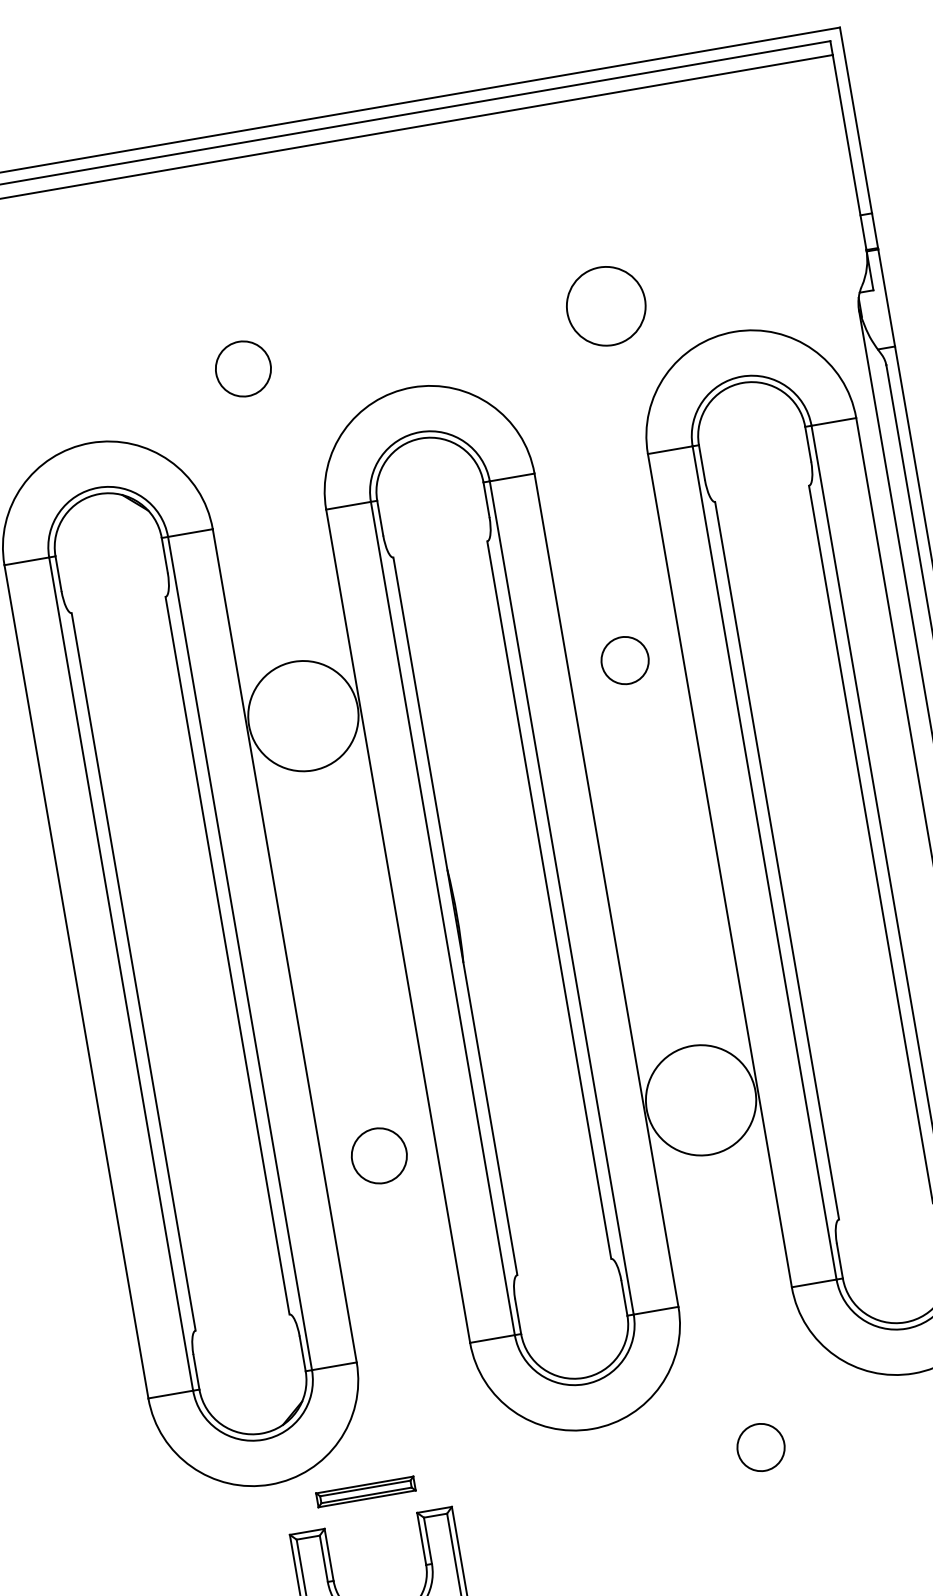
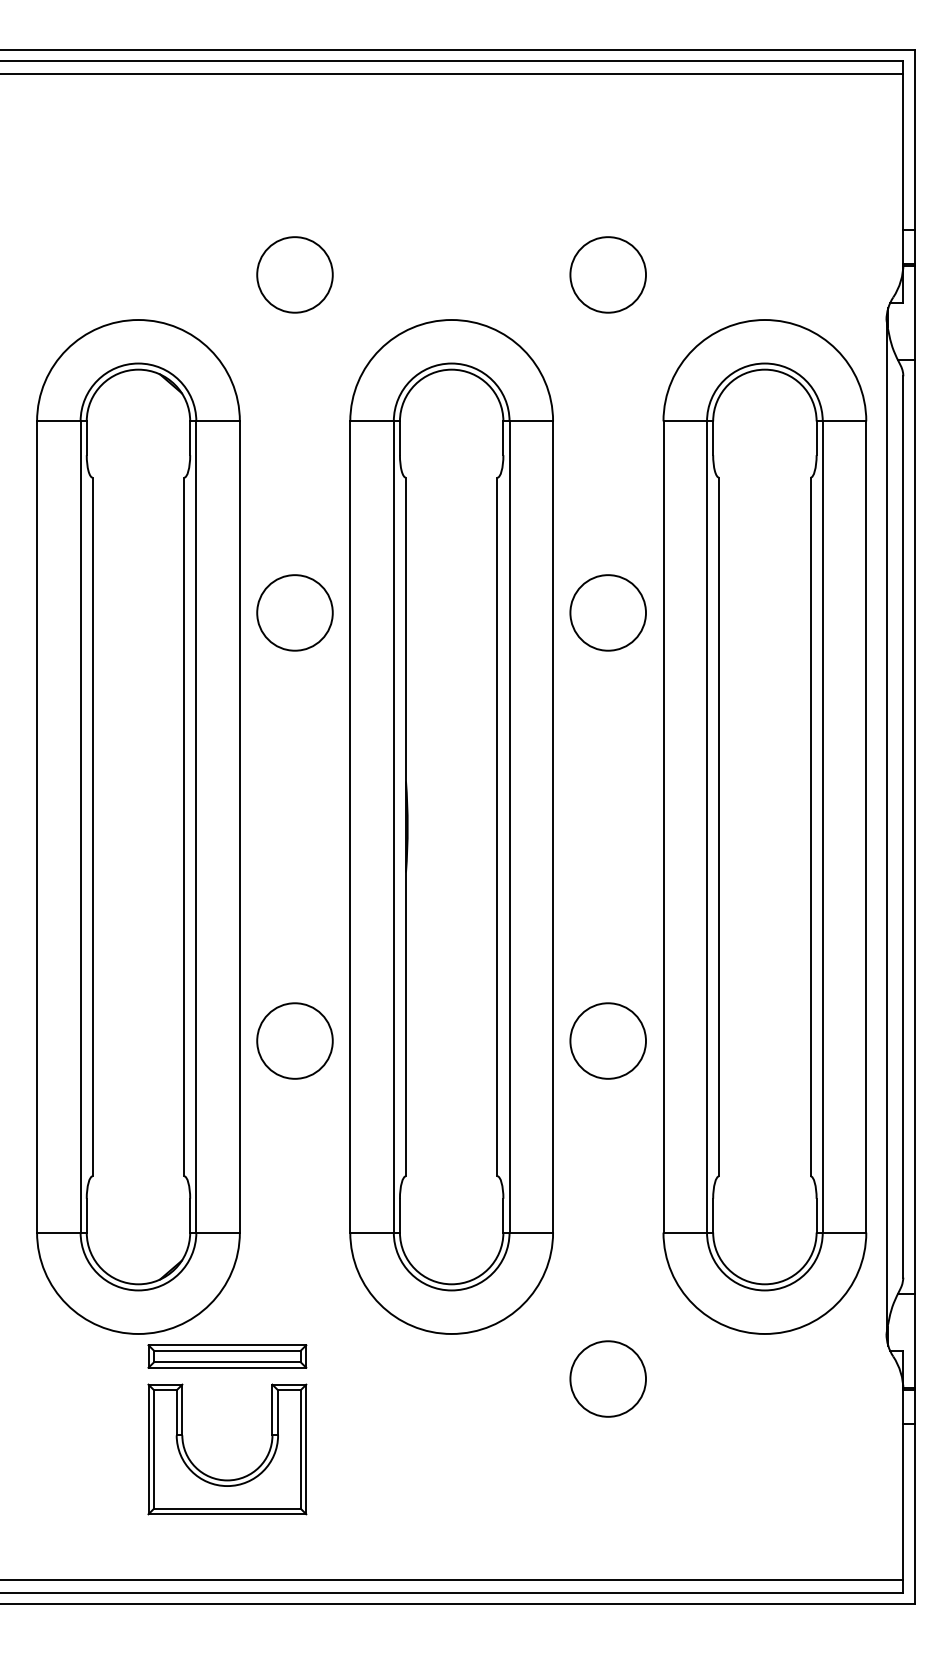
circle: (605, 305) -> (607, 274), moved
circle: (242, 368) -> (294, 274), size x1.43
circle: (625, 660) -> (608, 612), size x1.67
circle: (302, 715) -> (294, 612), size x0.71
circle: (701, 1099) -> (608, 1040), size x0.71
circle: (378, 1155) -> (294, 1040), size x1.43
circle: (761, 1446) -> (608, 1378), size x1.67
part: (366, 1491) -> (227, 1356), size x1.67

